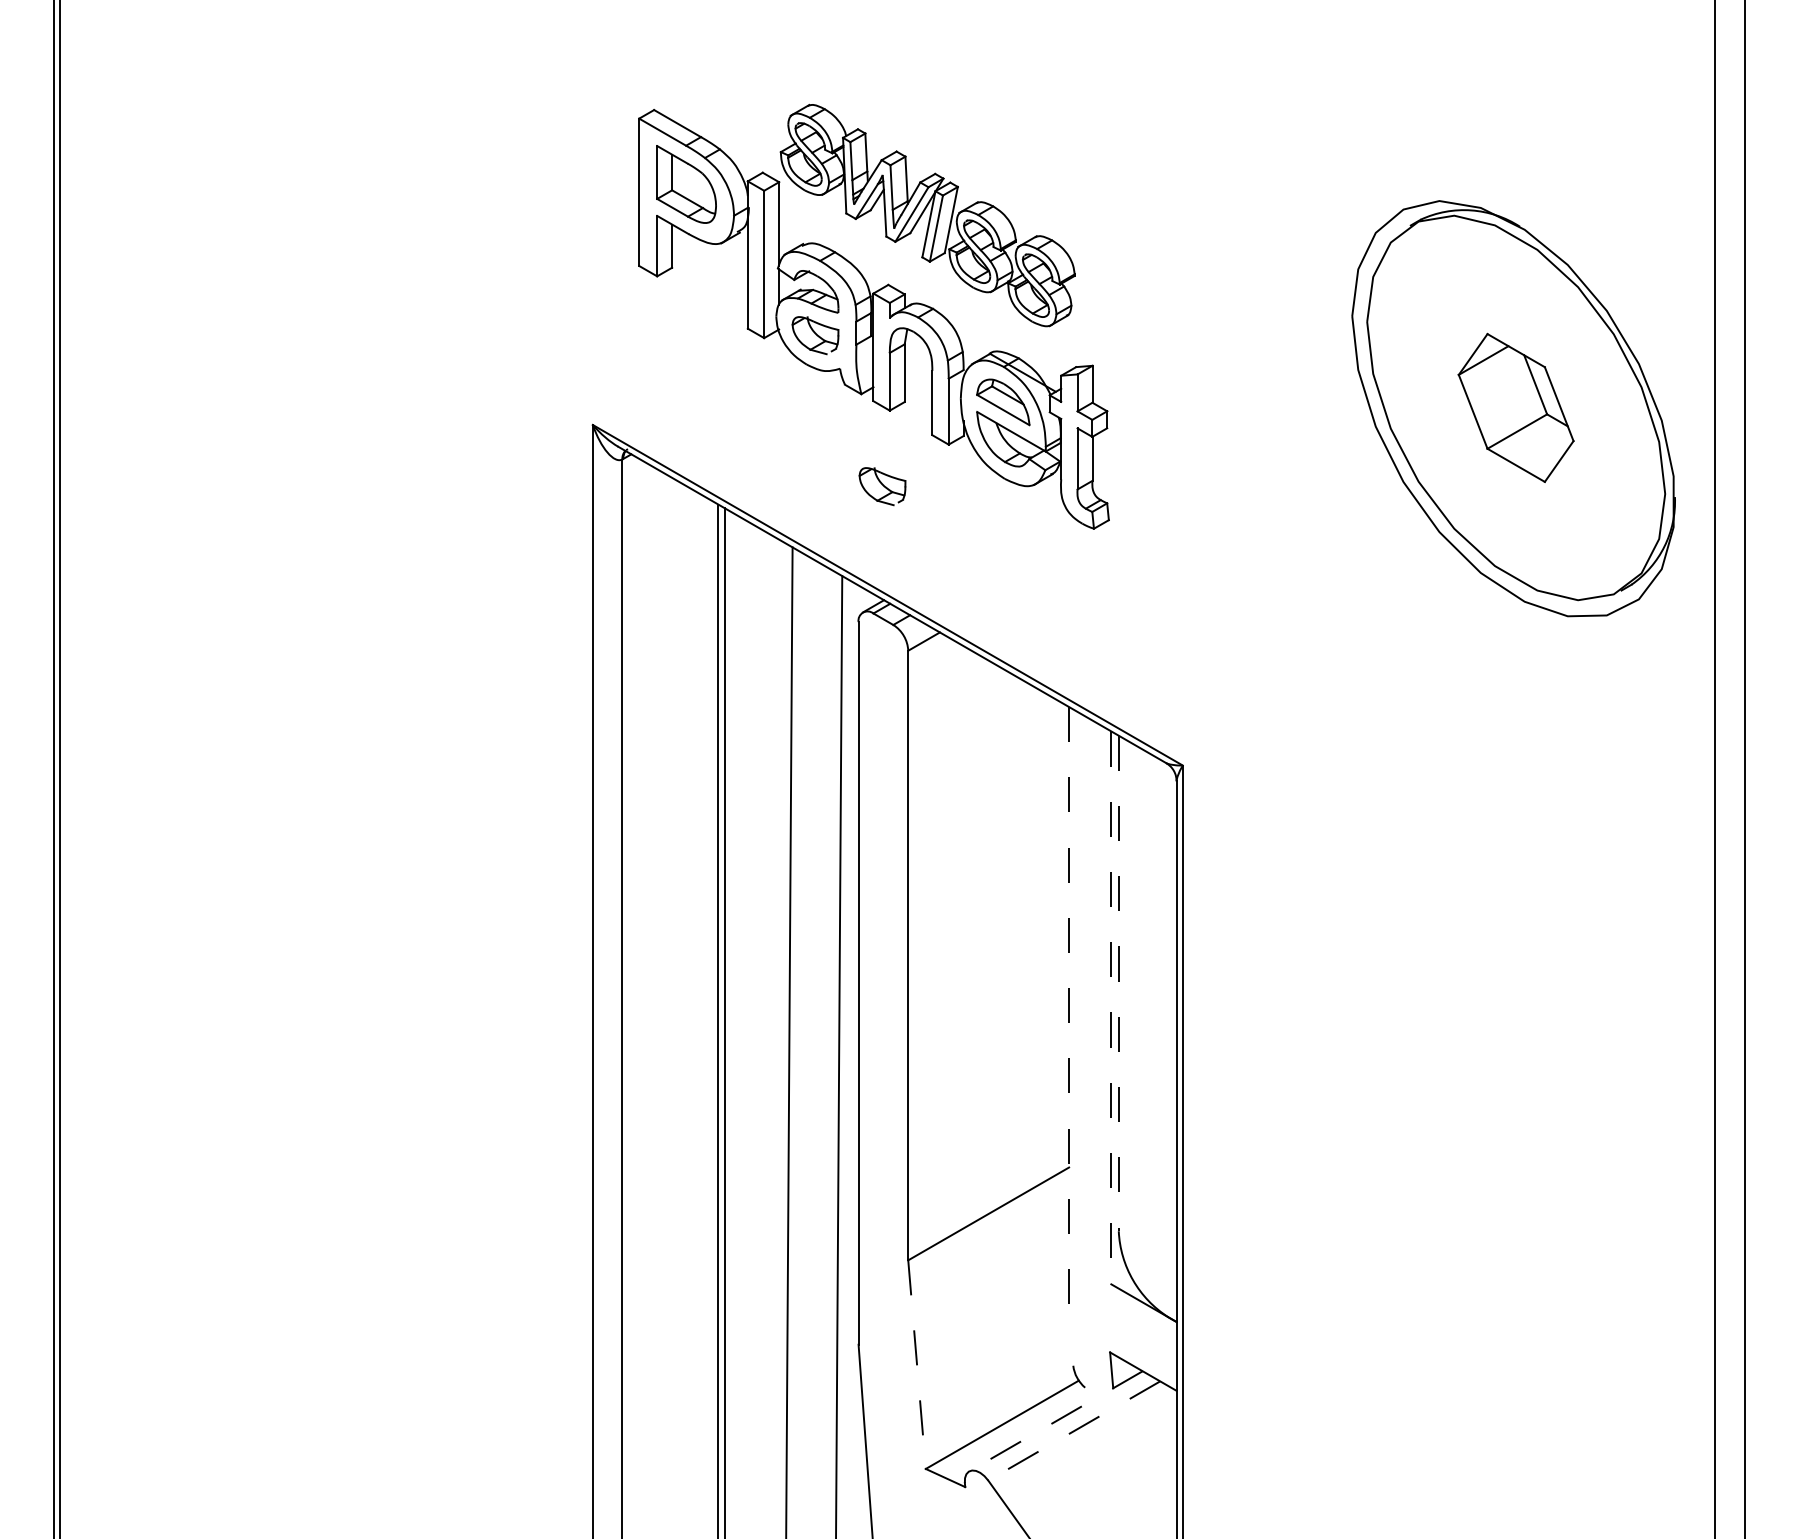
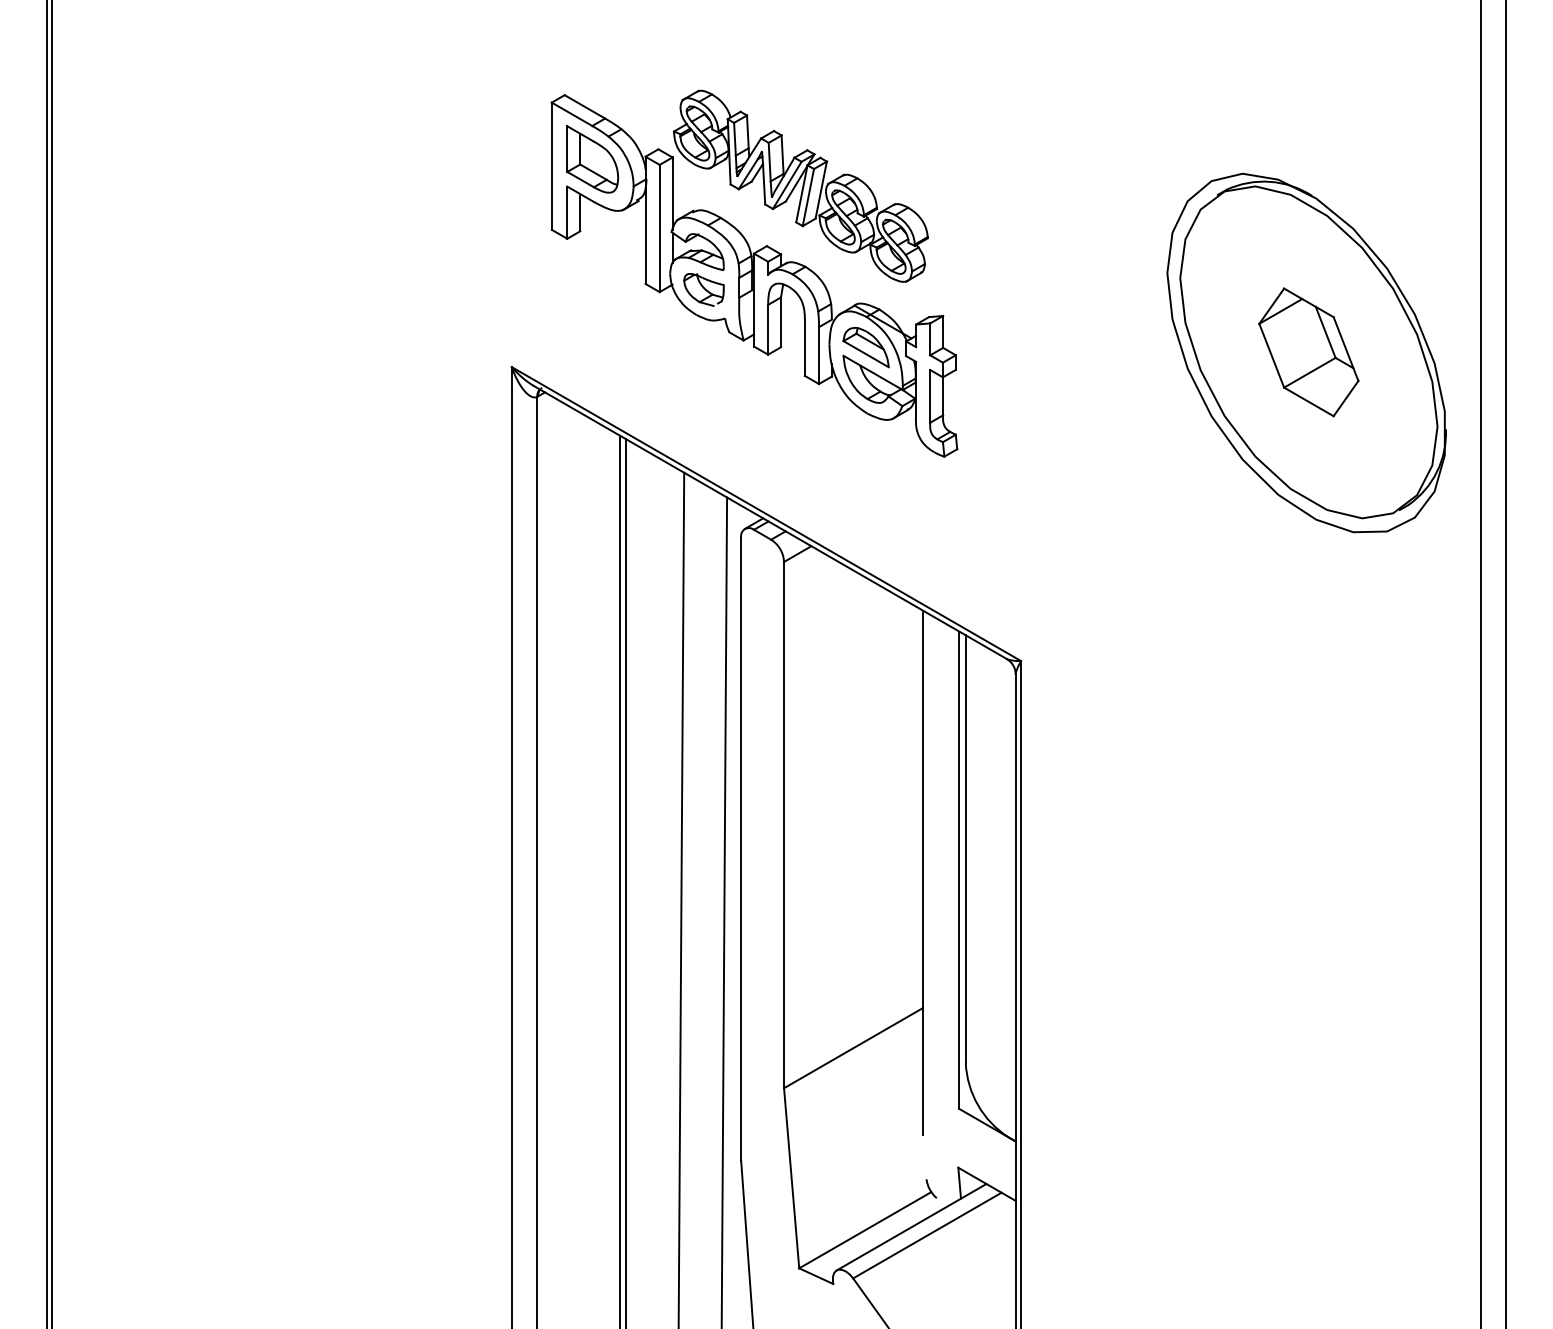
part: (882, 486) -> (761, 420), removed
line: (1118, 983) -> (965, 849), dashed -> solid
line: (1111, 1008) -> (959, 870), dashed -> solid
line: (1069, 1010) -> (923, 872), dashed -> solid
line: (917, 1364) -> (792, 1178), dashed -> solid
line: (1055, 1421) -> (911, 1227), dashed -> solid
line: (1073, 1431) -> (926, 1236), dashed -> solid

